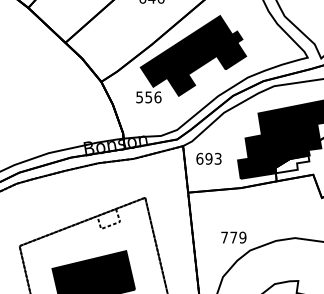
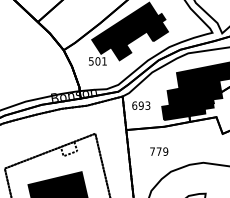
text: (153, 97) -> (101, 61), 556 -> 501
fill: (292, 164) -> (201, 109), added
text: (233, 237) -> (158, 151), moved

